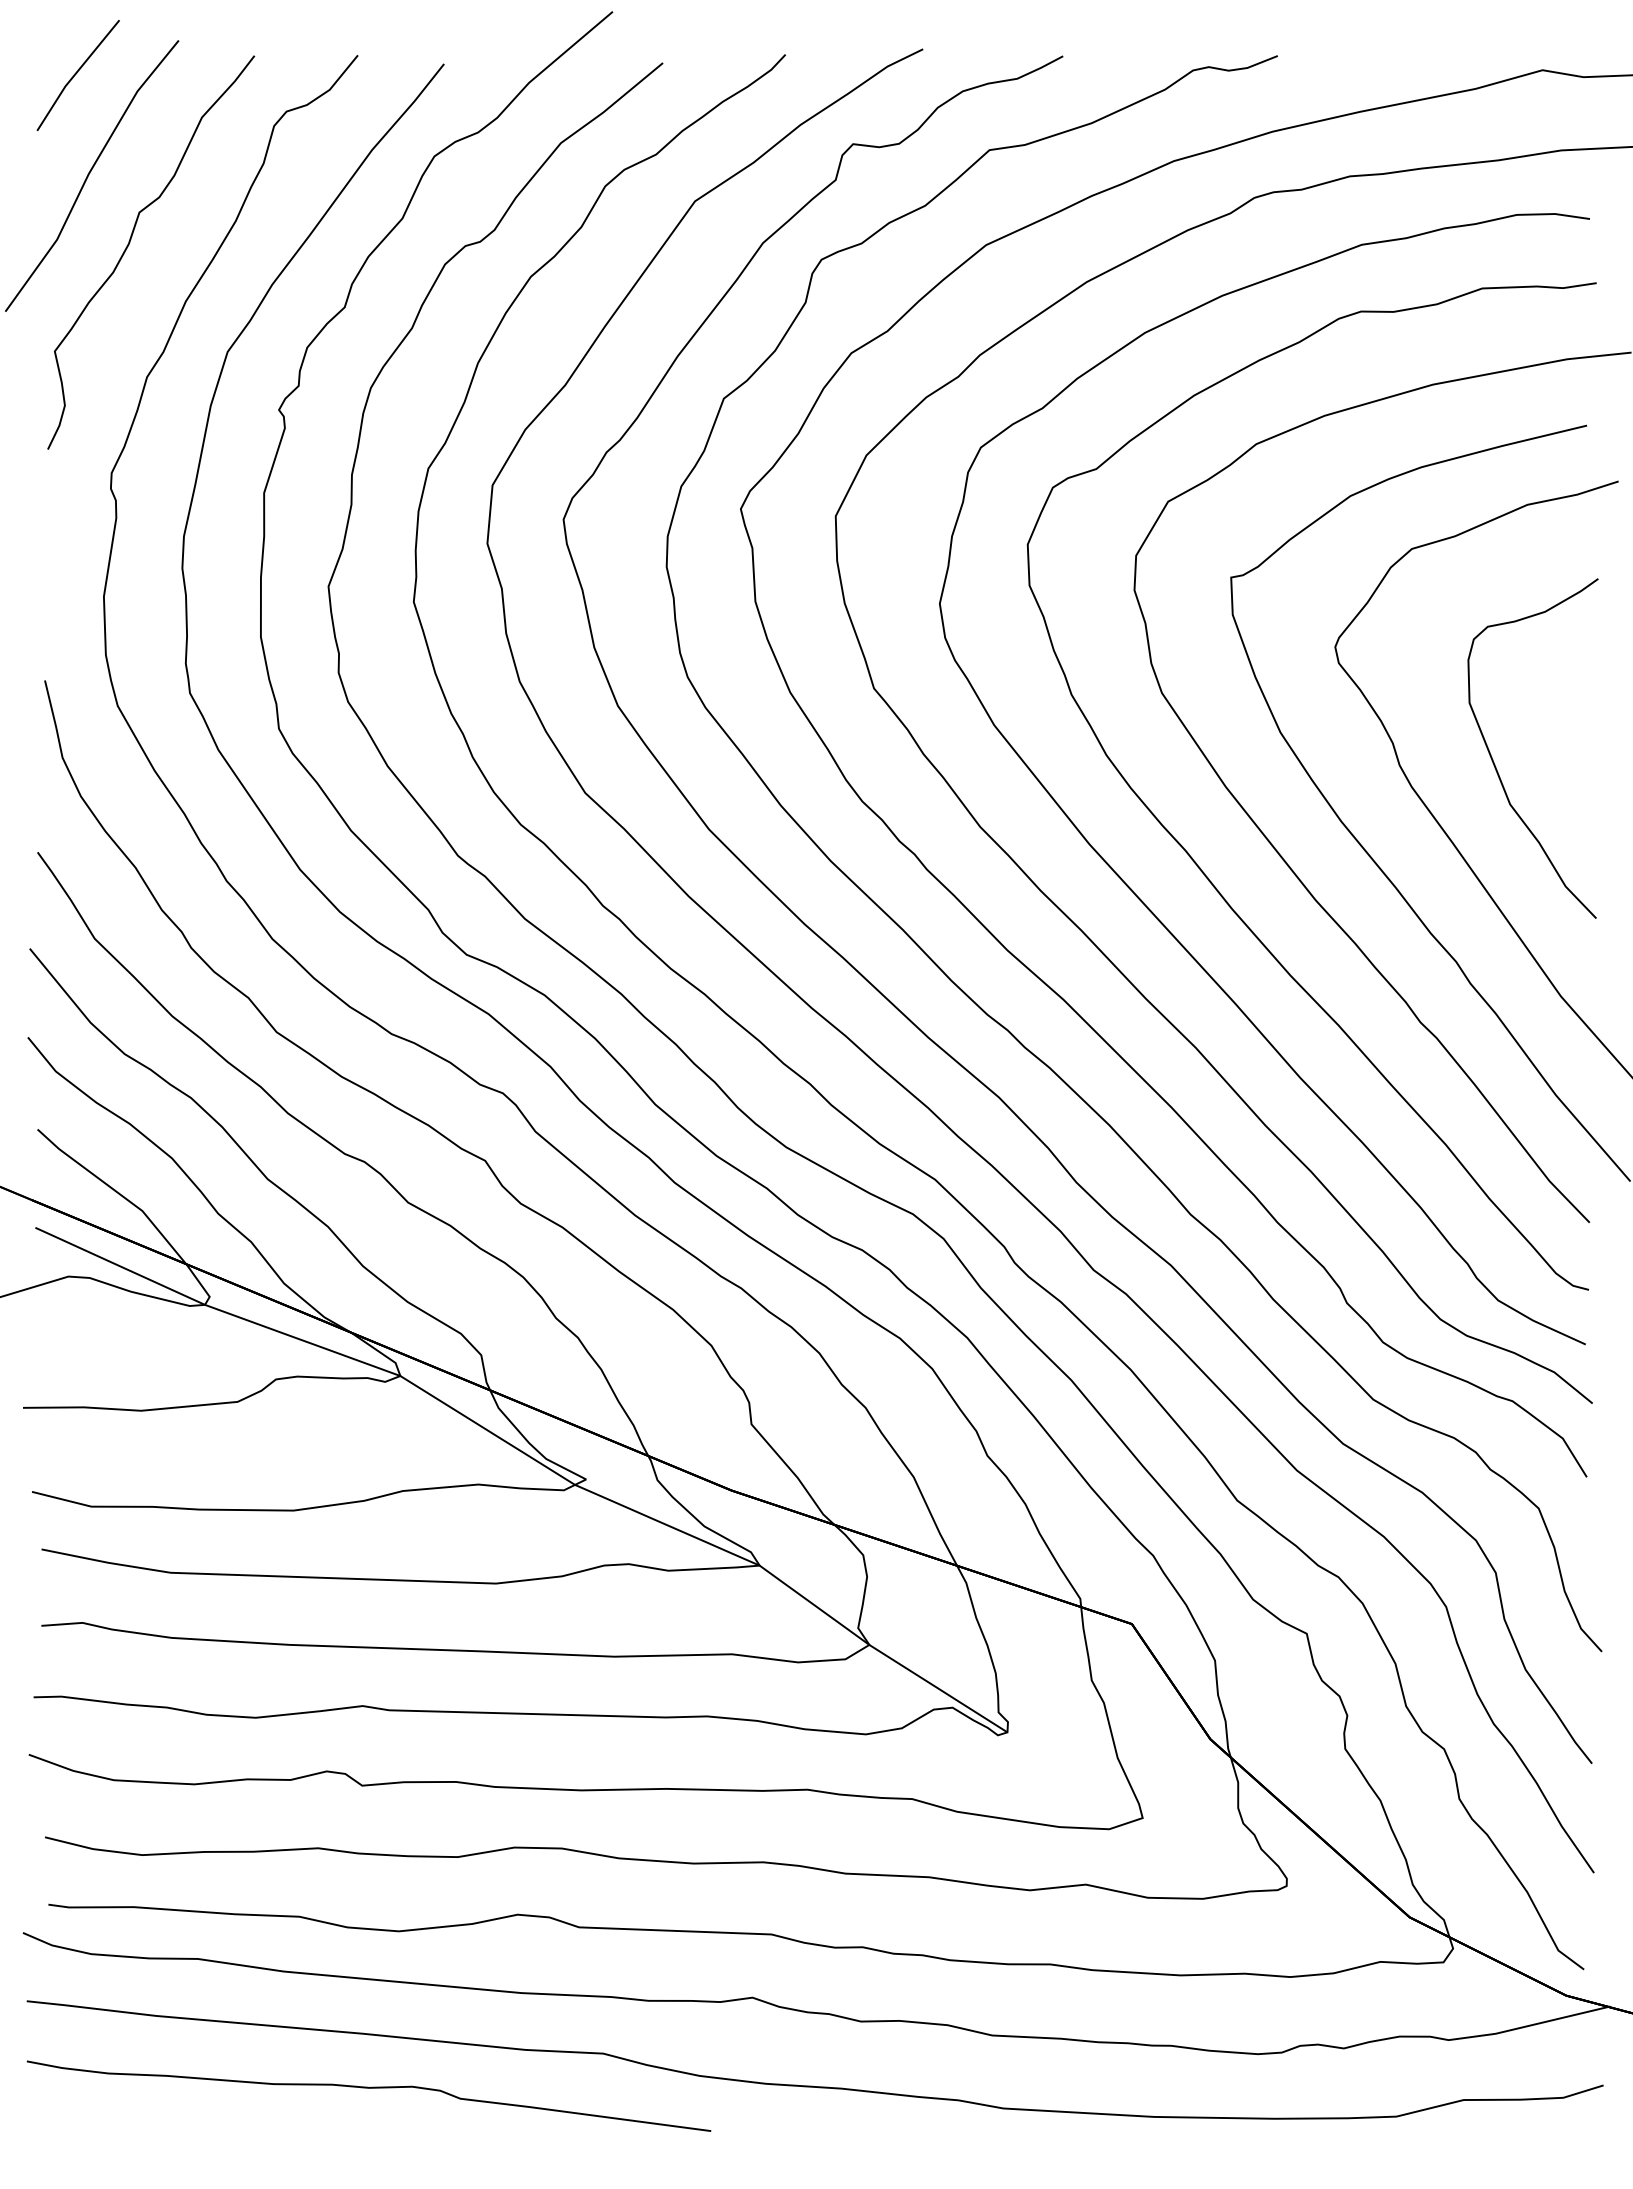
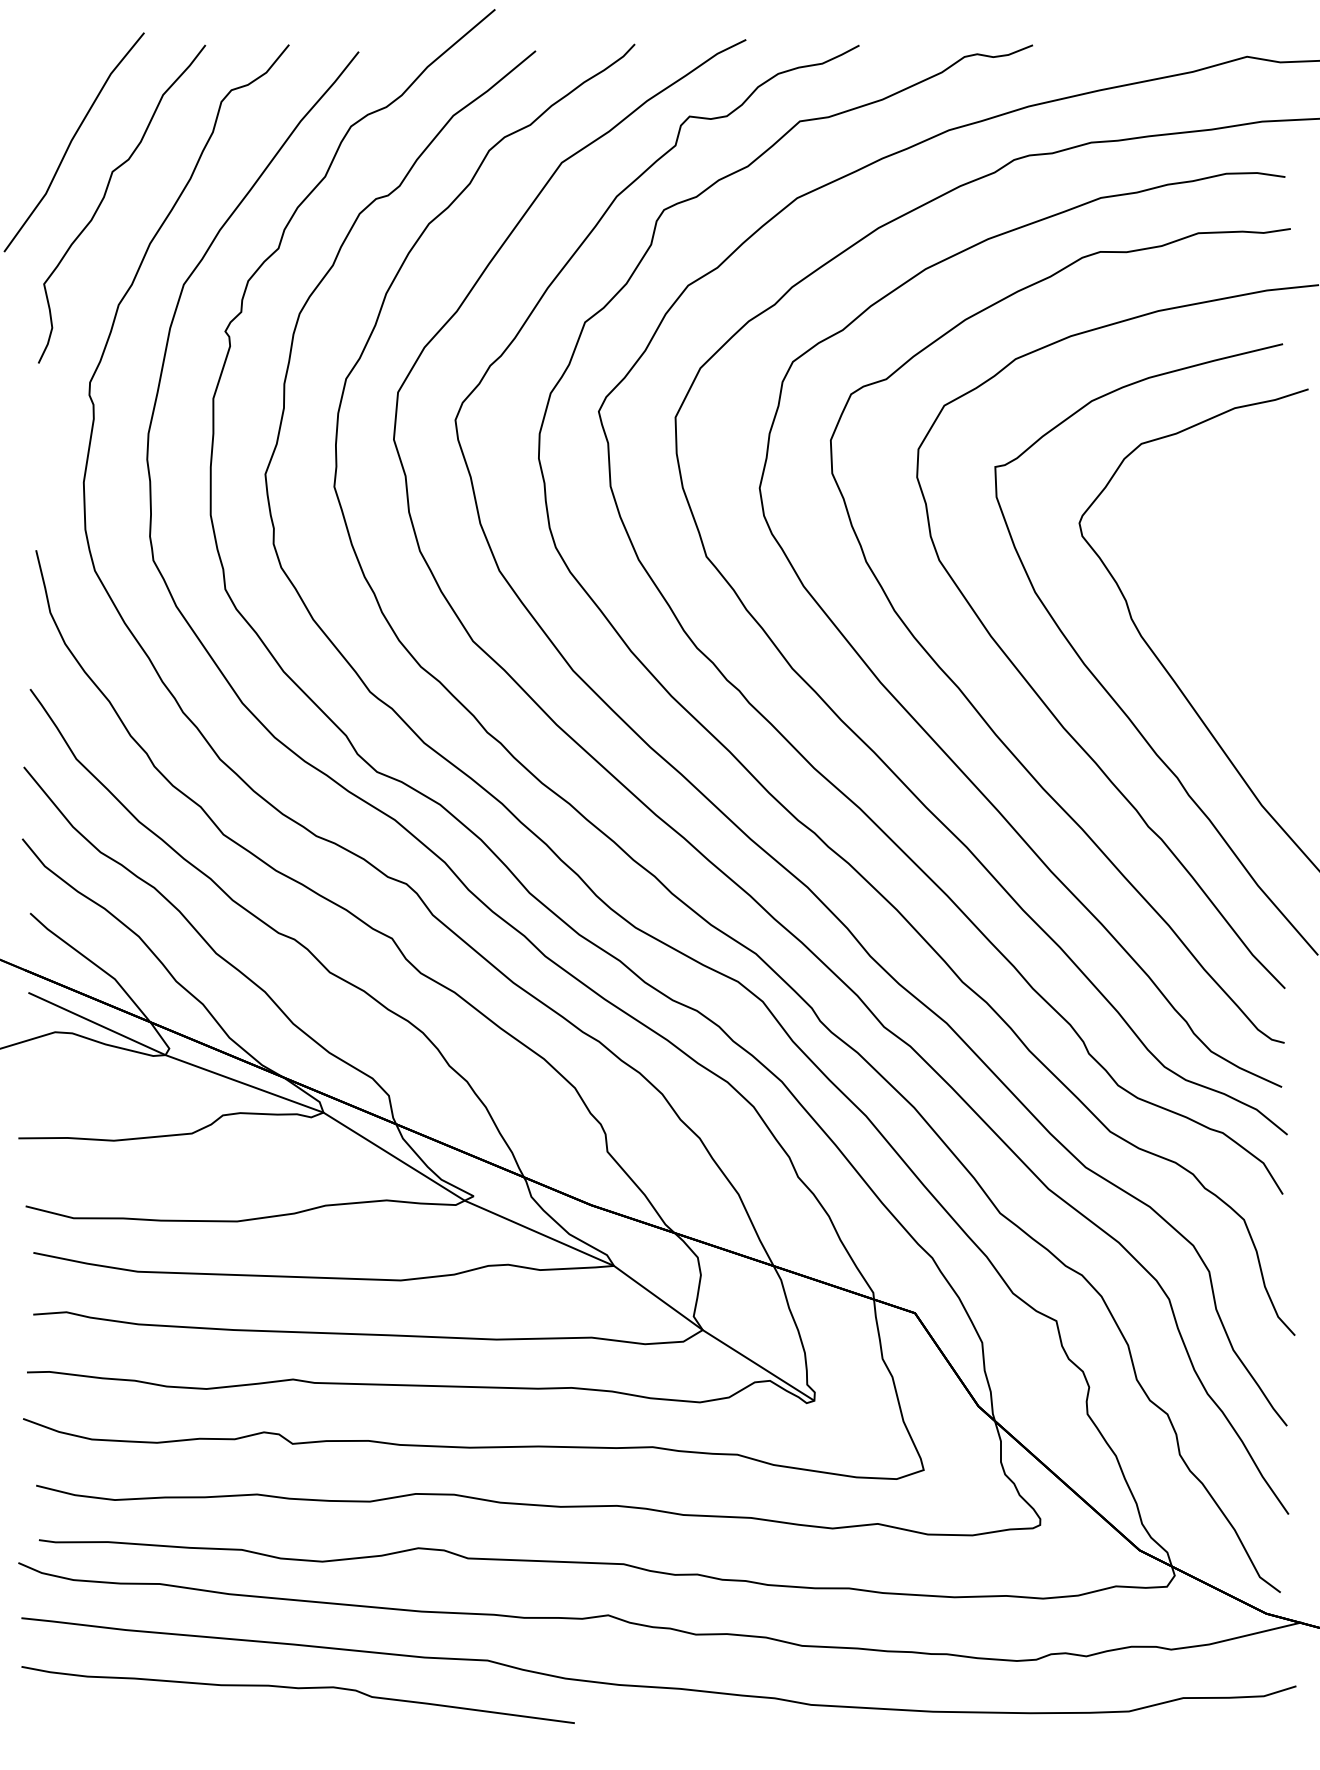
line: (77, 73) -> (62, 59), removed
part: (1495, 764) -> (1209, 618), removed

